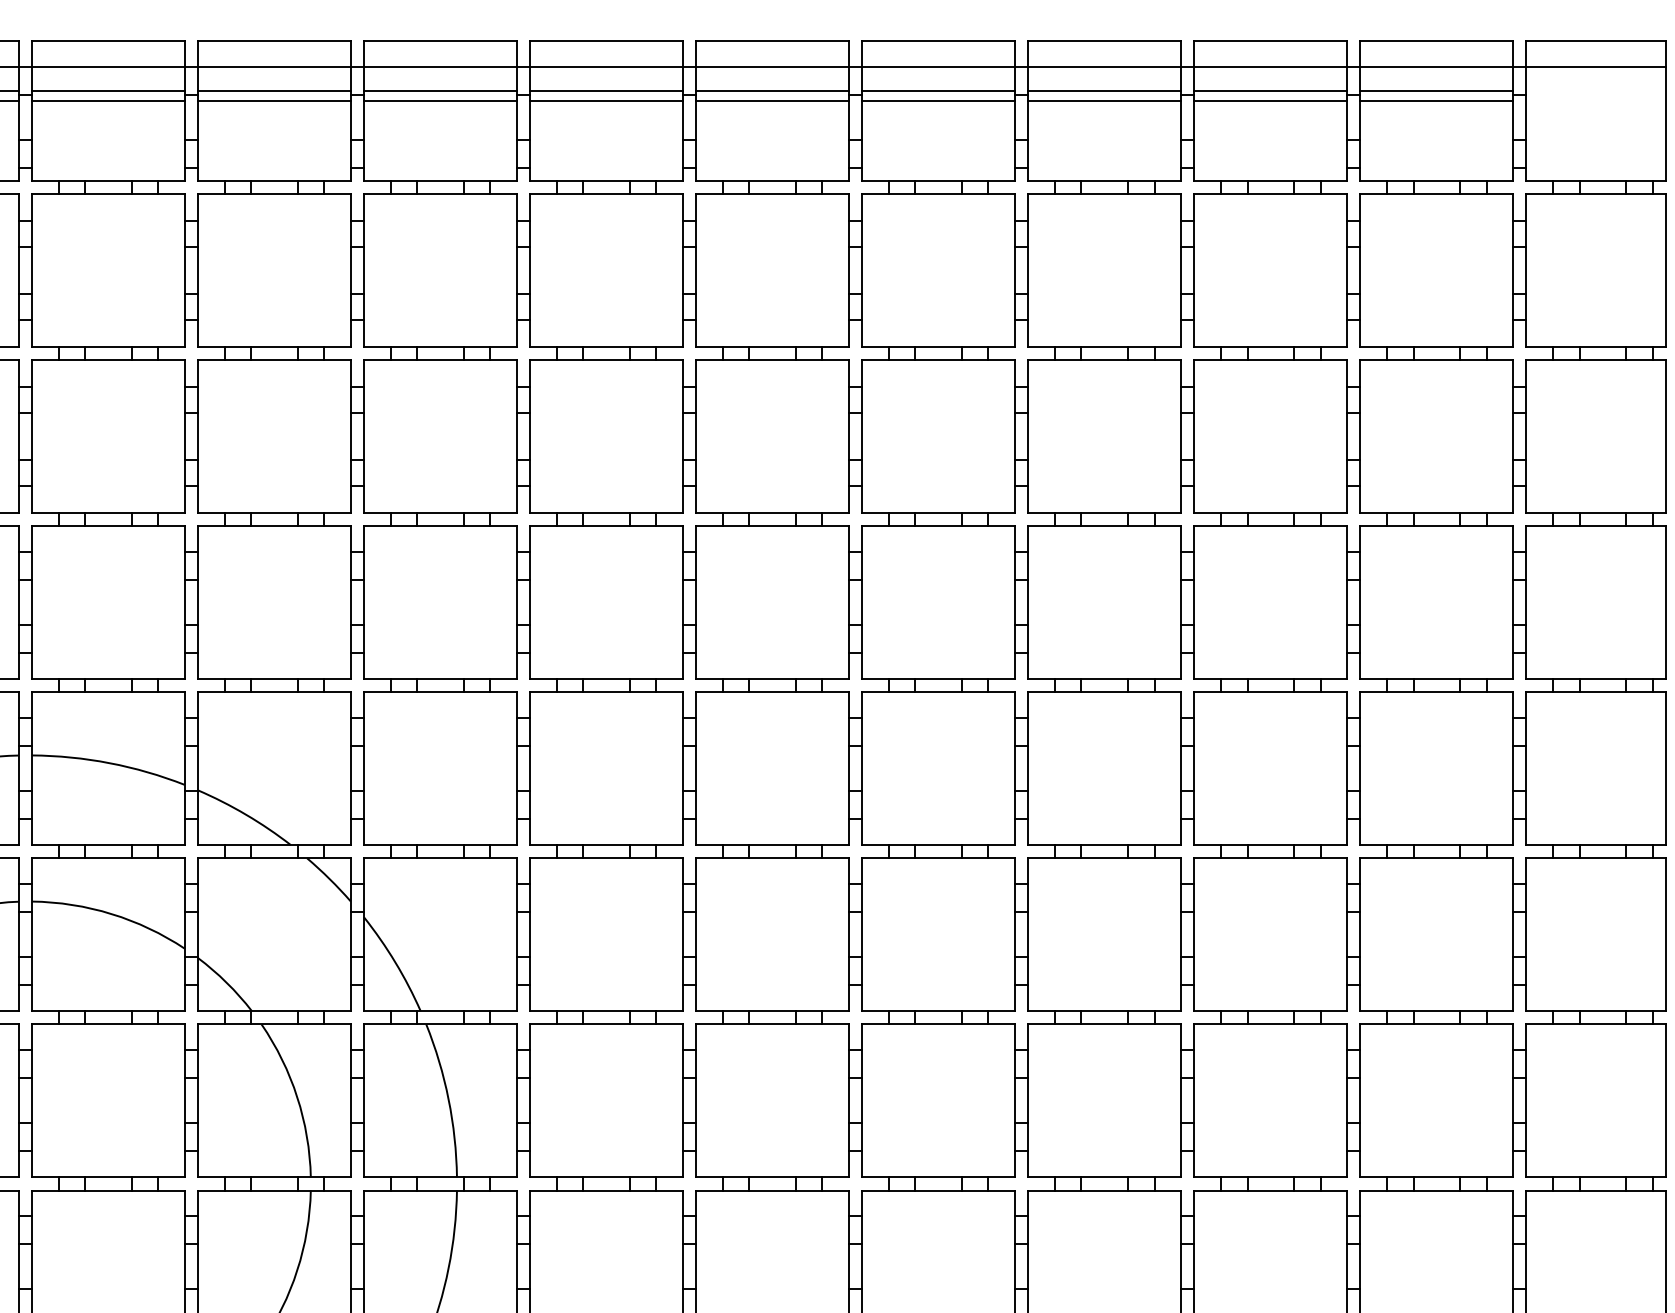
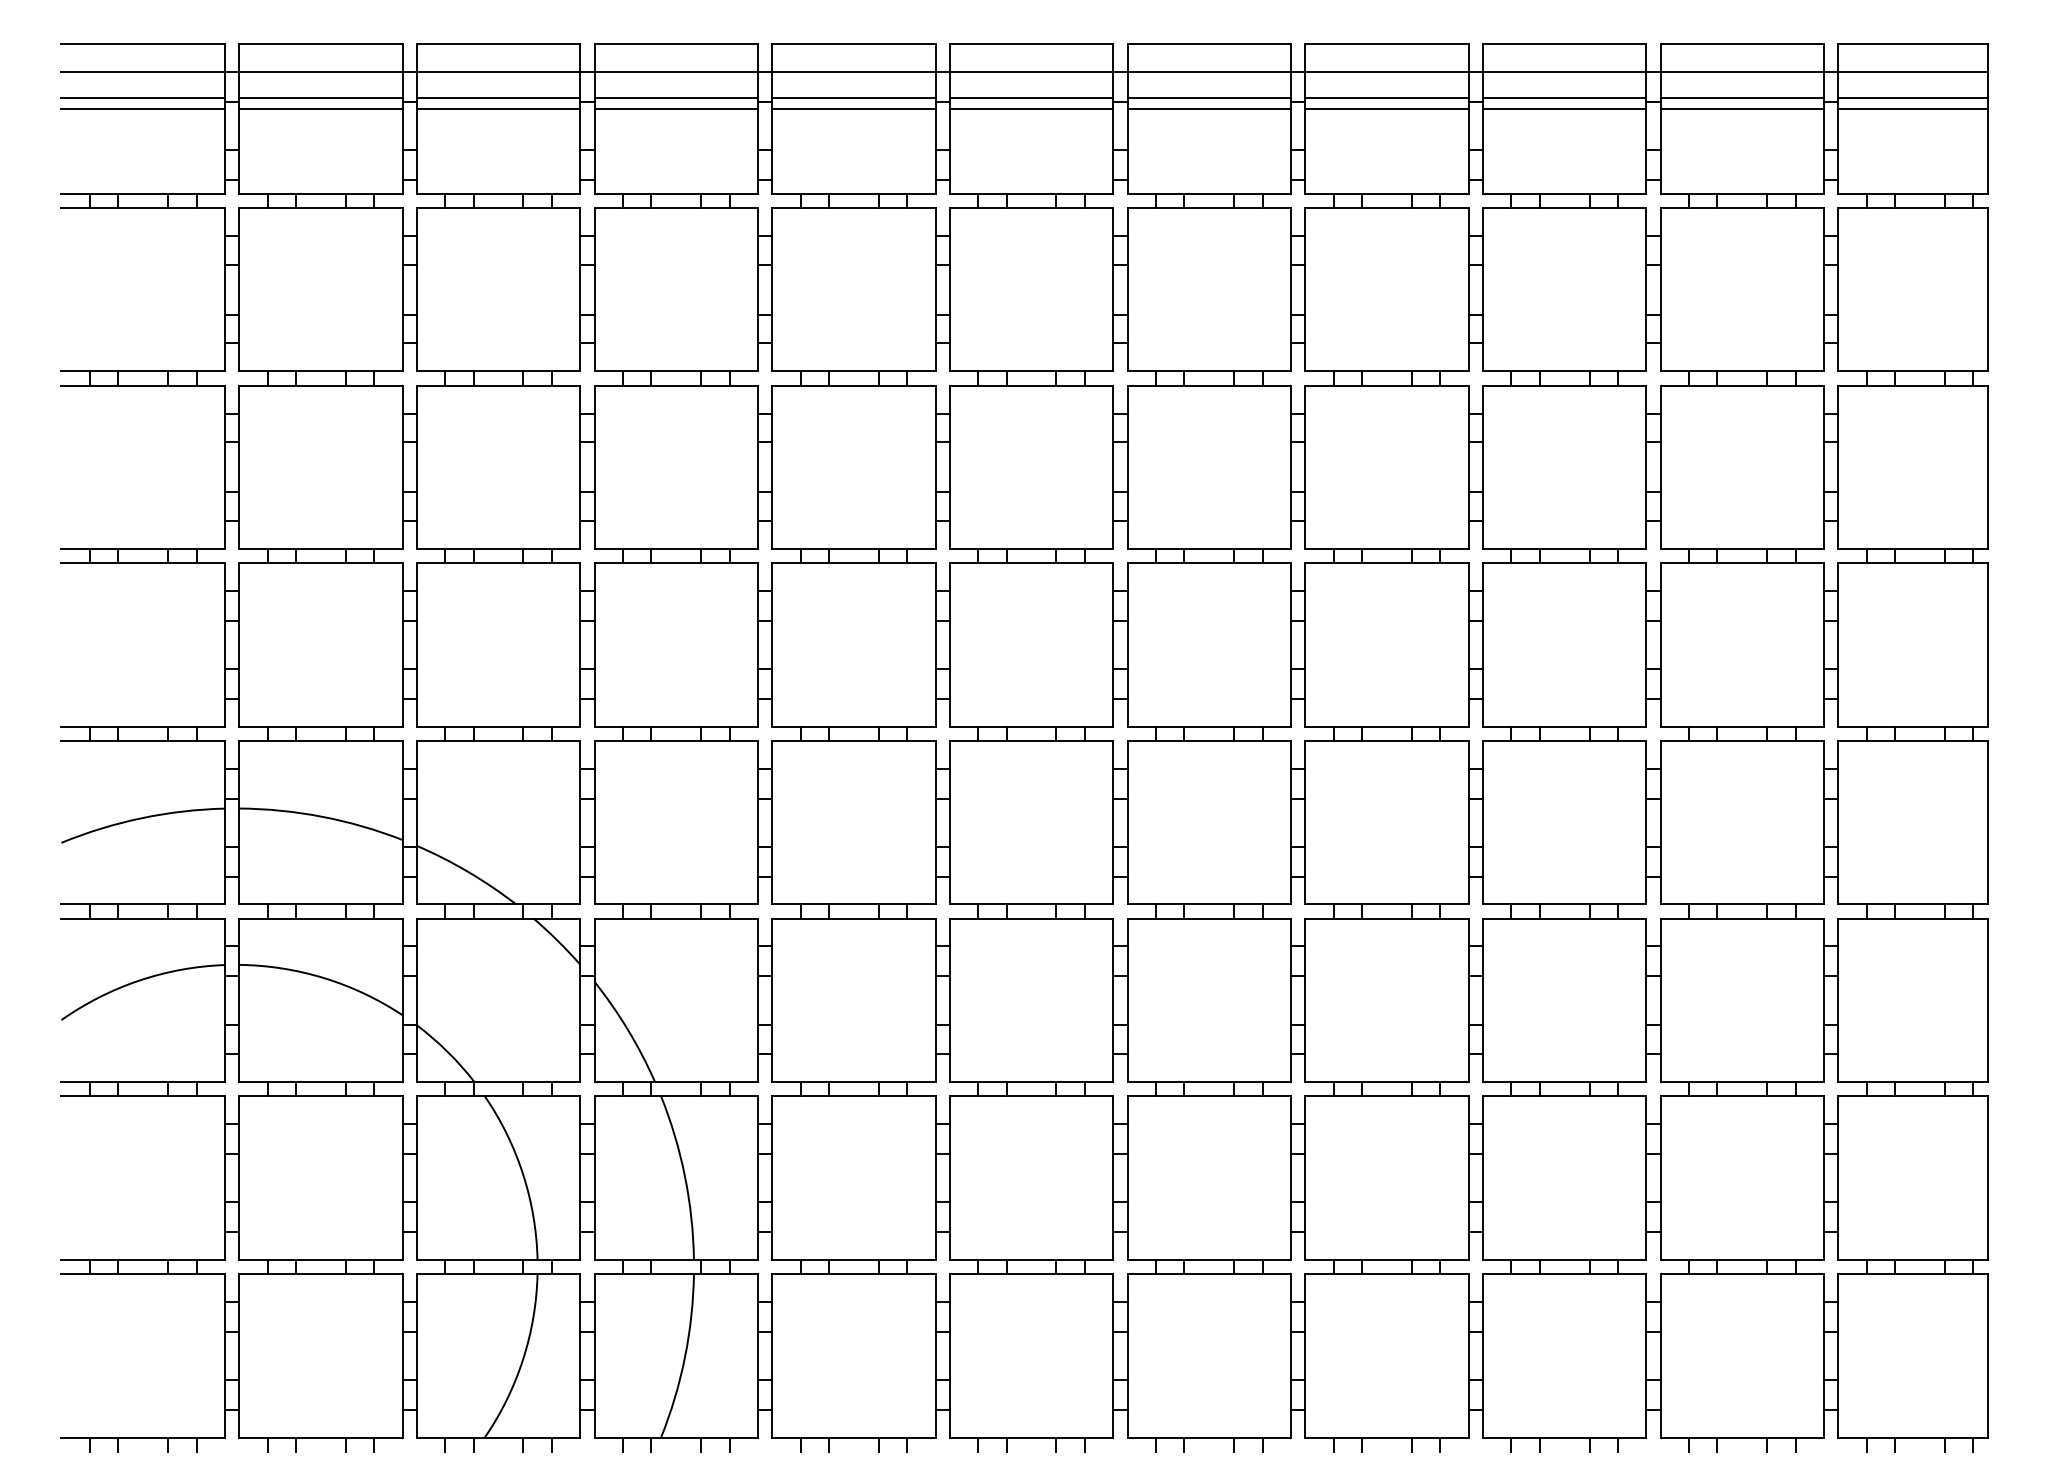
line: (1595, 90) -> (1912, 97), added
line: (1595, 101) -> (1912, 108), added

